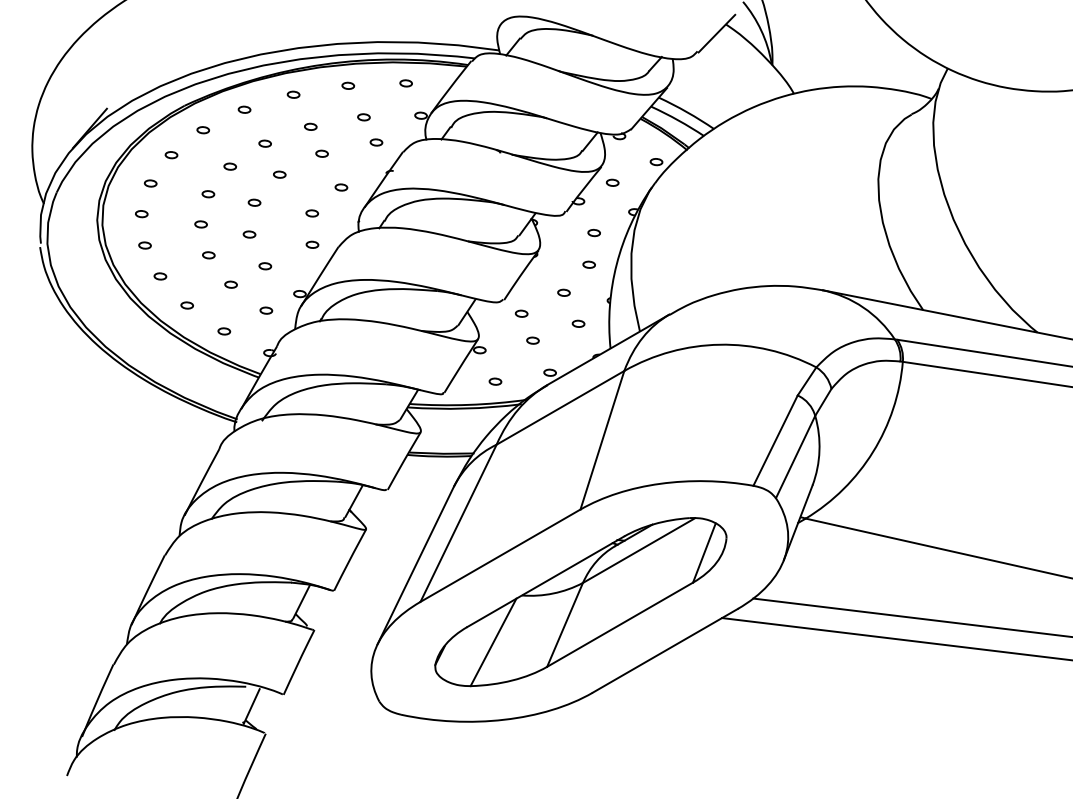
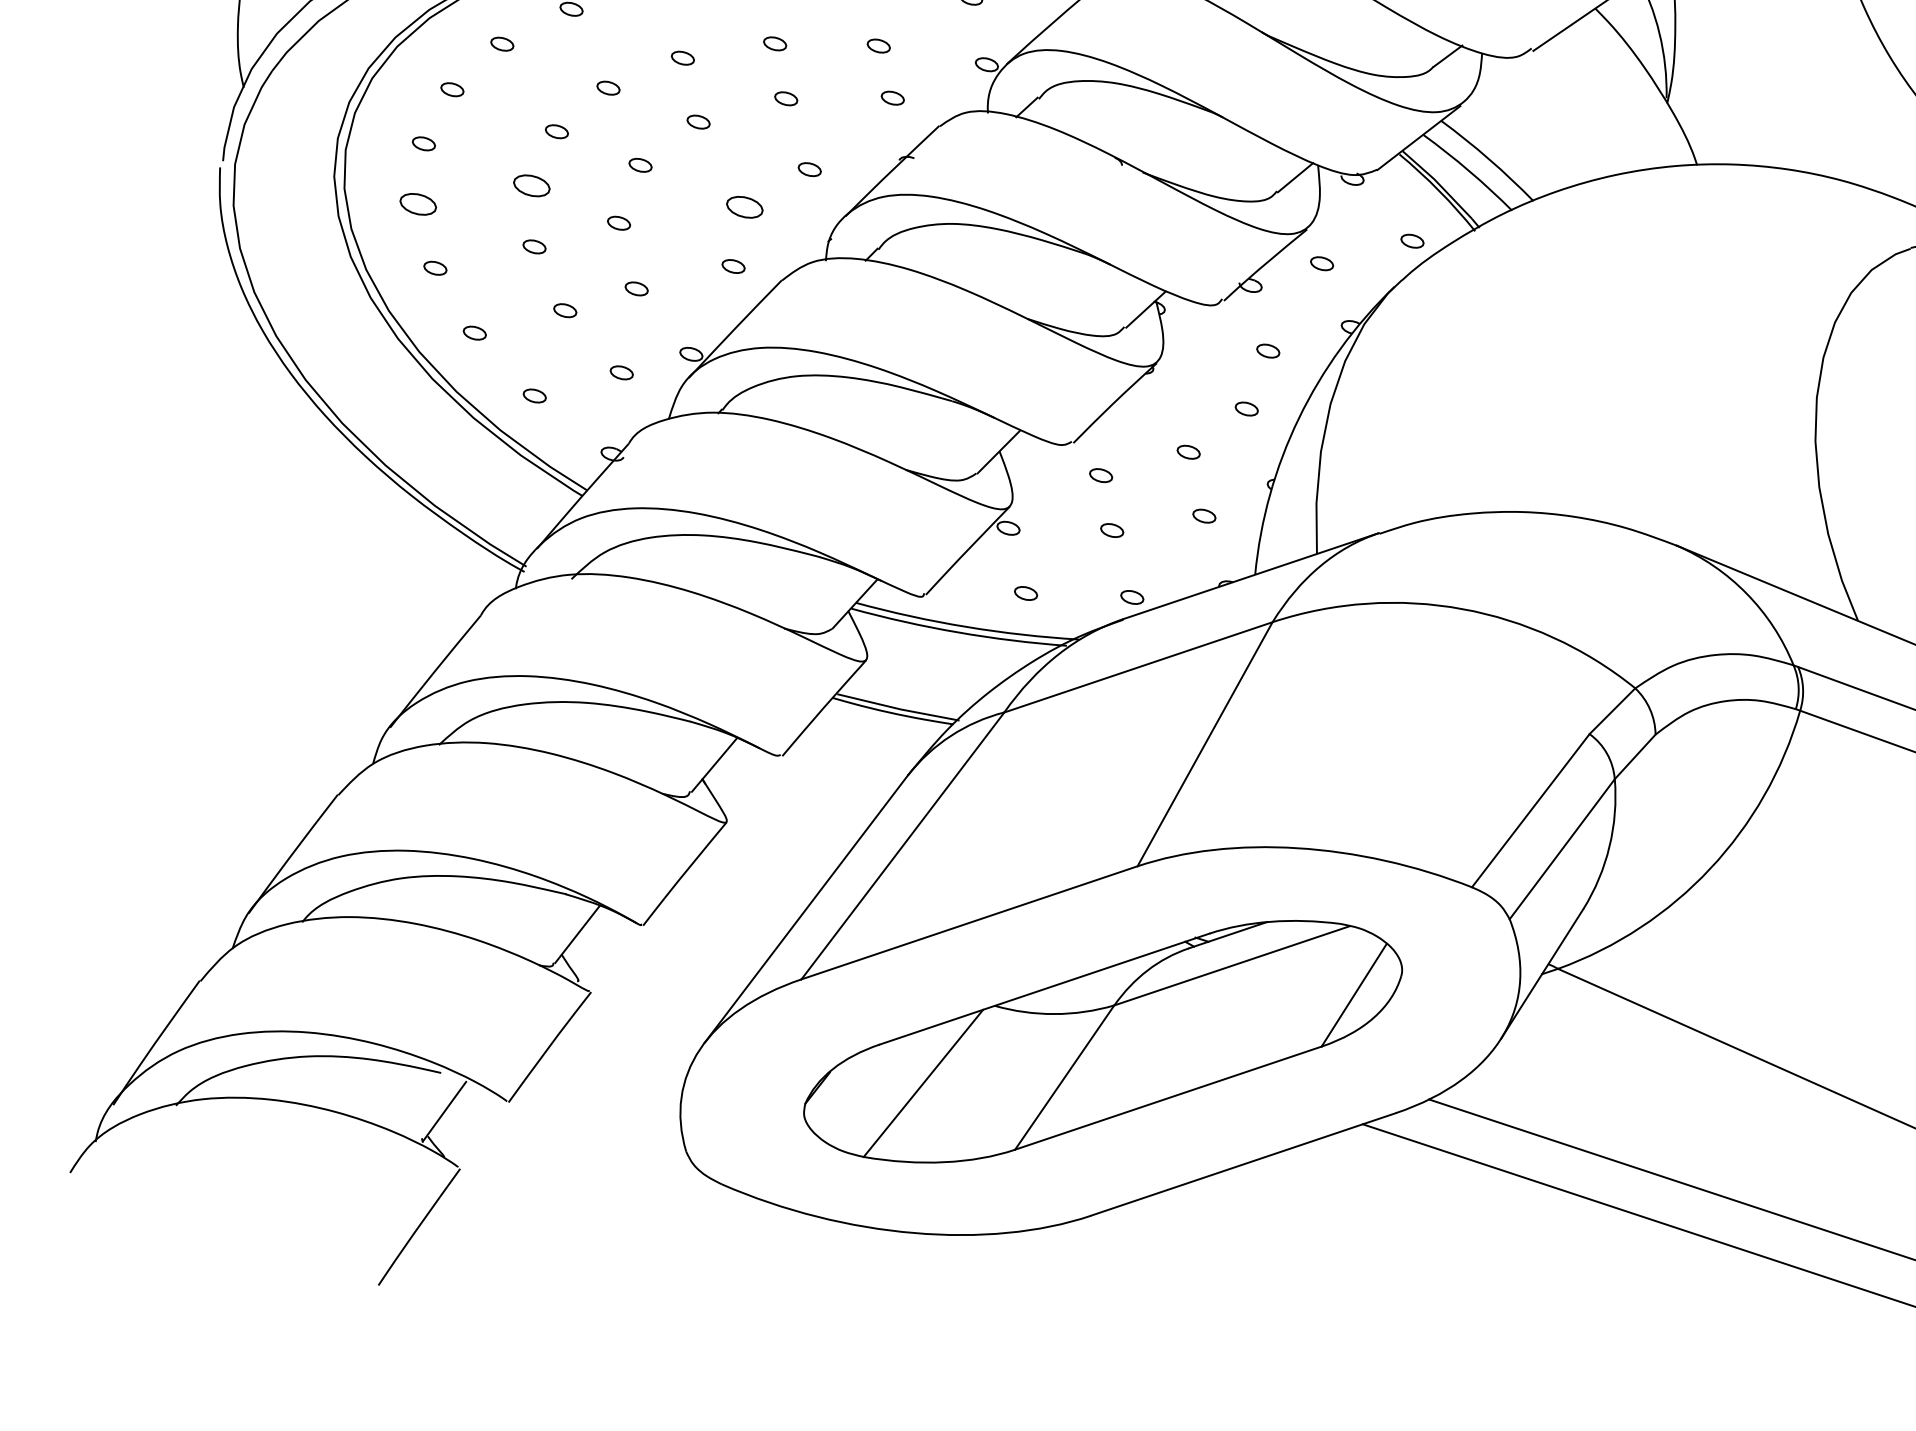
part: (312, 213) -> (745, 207), size x1.6
part: (200, 224) -> (530, 185), size x1.6
part: (144, 245) -> (417, 203), size x1.6

